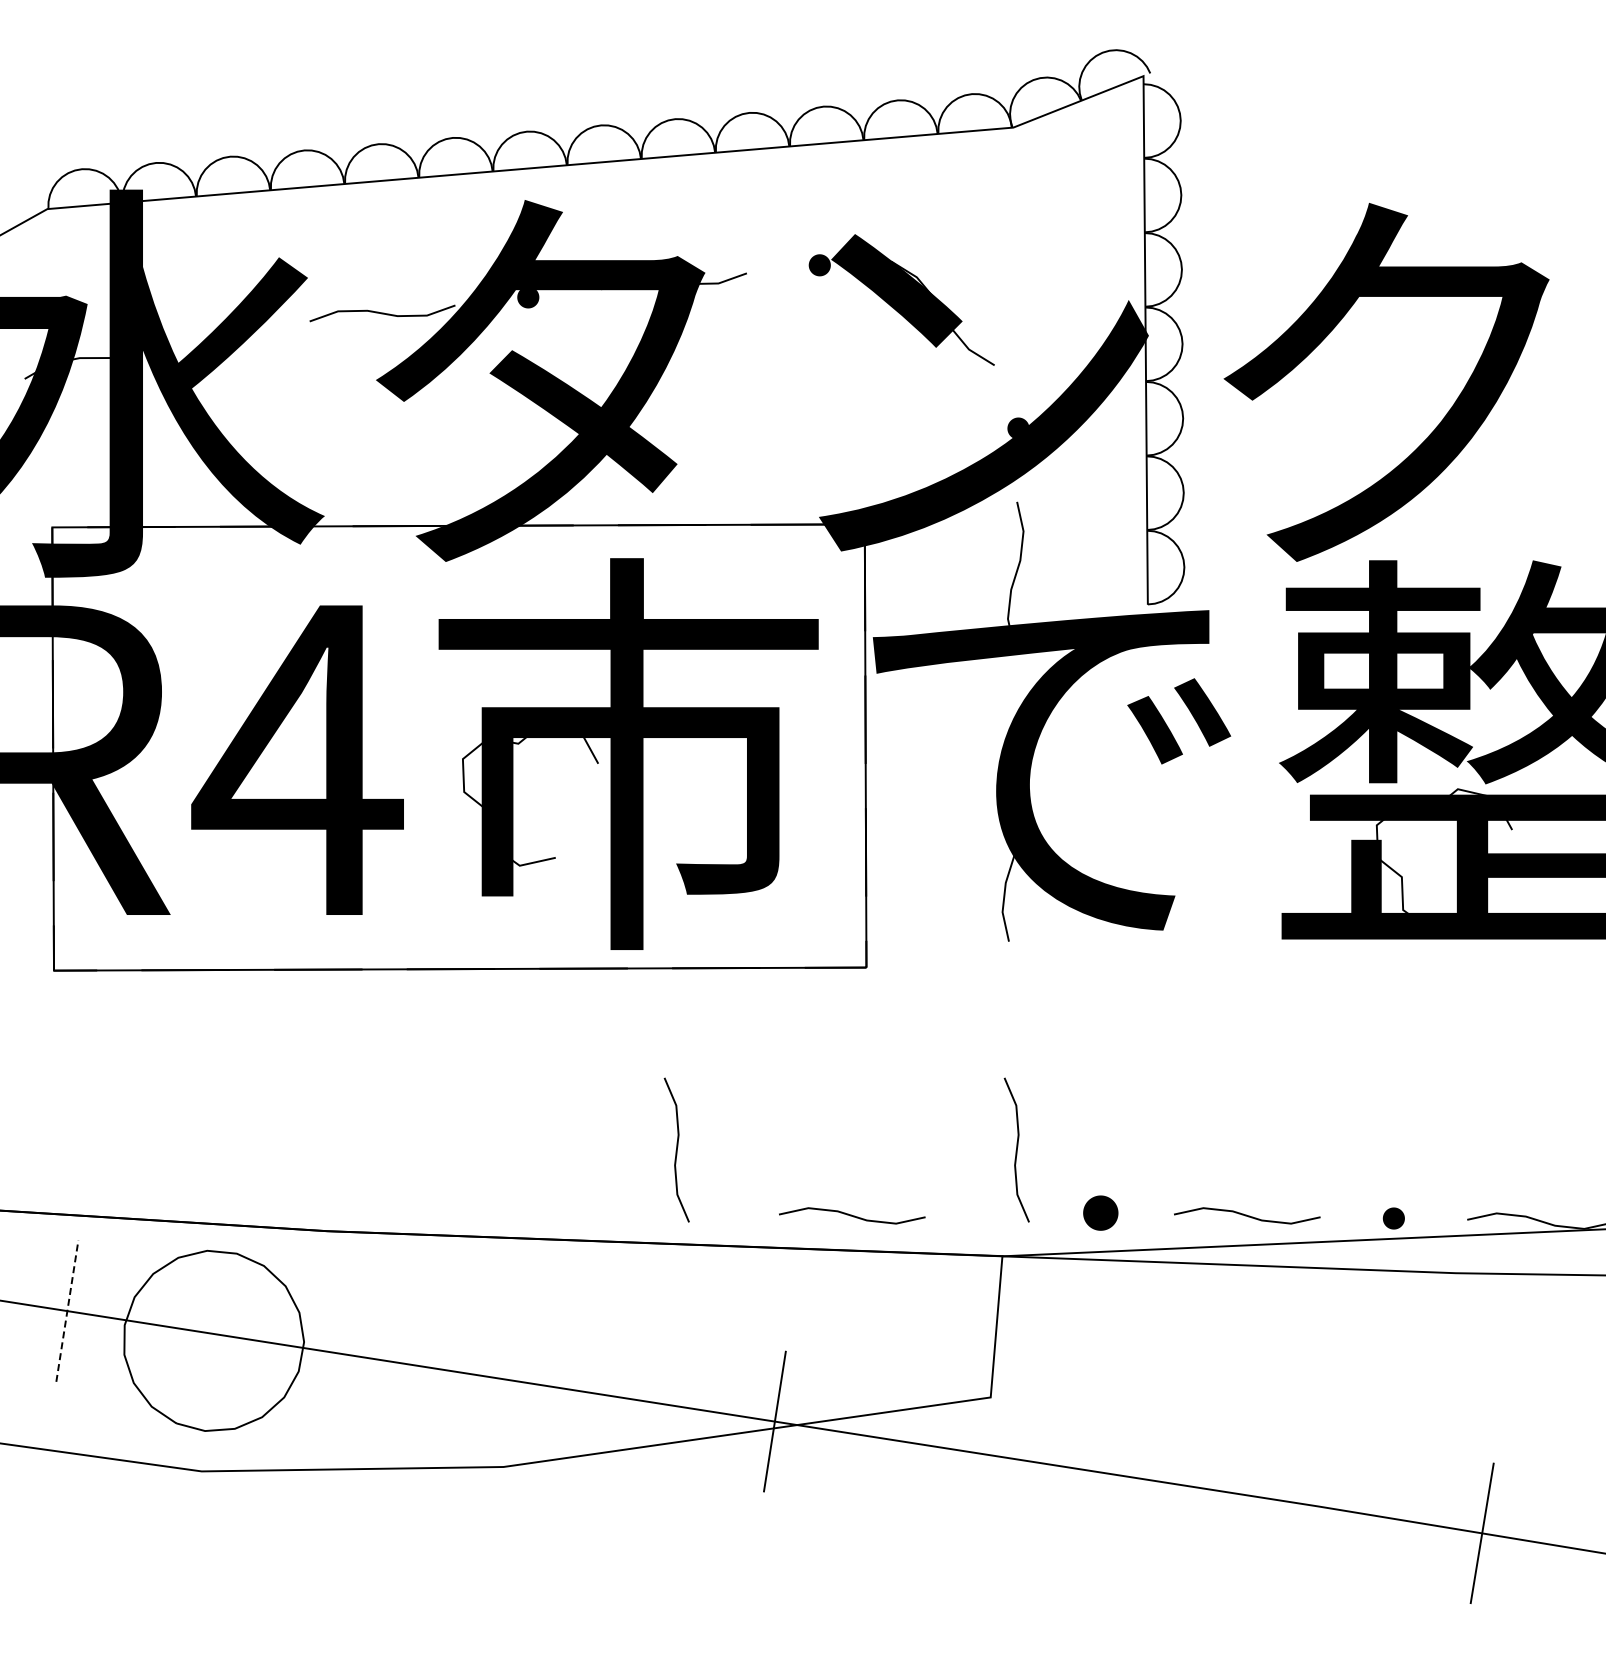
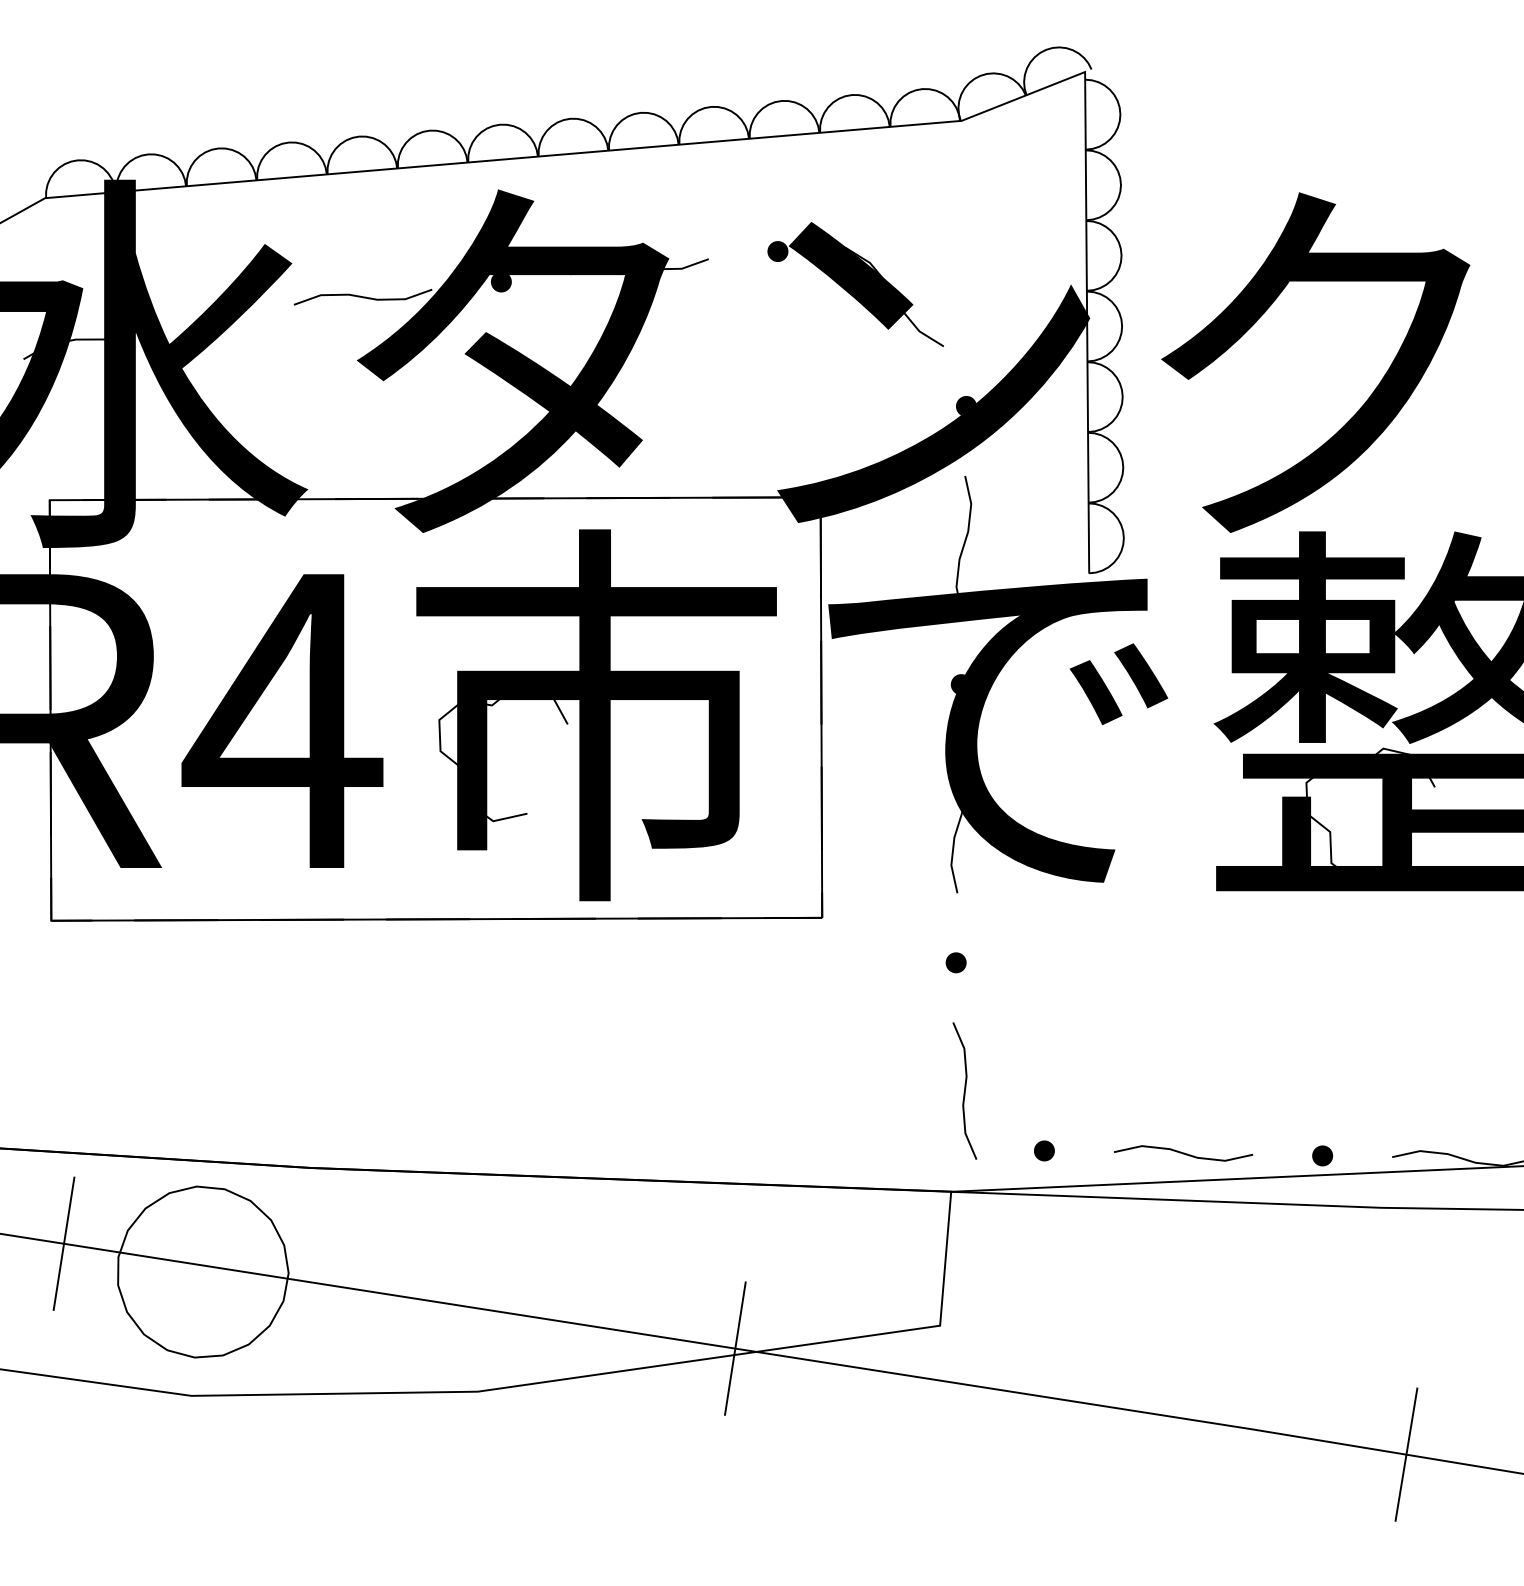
fill: (1013, 721) -> (961, 684), added
fill: (1007, 1014) -> (956, 962), added
curve: (676, 1149) -> (641, 1090), removed
part: (1100, 1213) -> (1044, 1151), size x0.62
curve: (852, 1215) -> (808, 1153), removed
line: (67, 1311) -> (64, 1244), dashed -> solid

